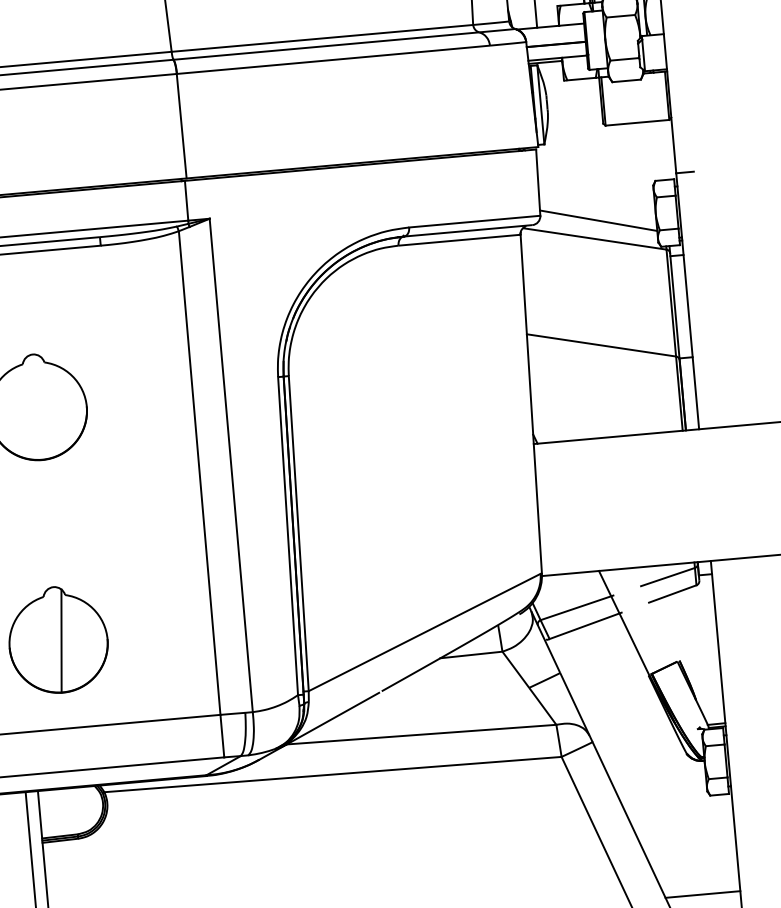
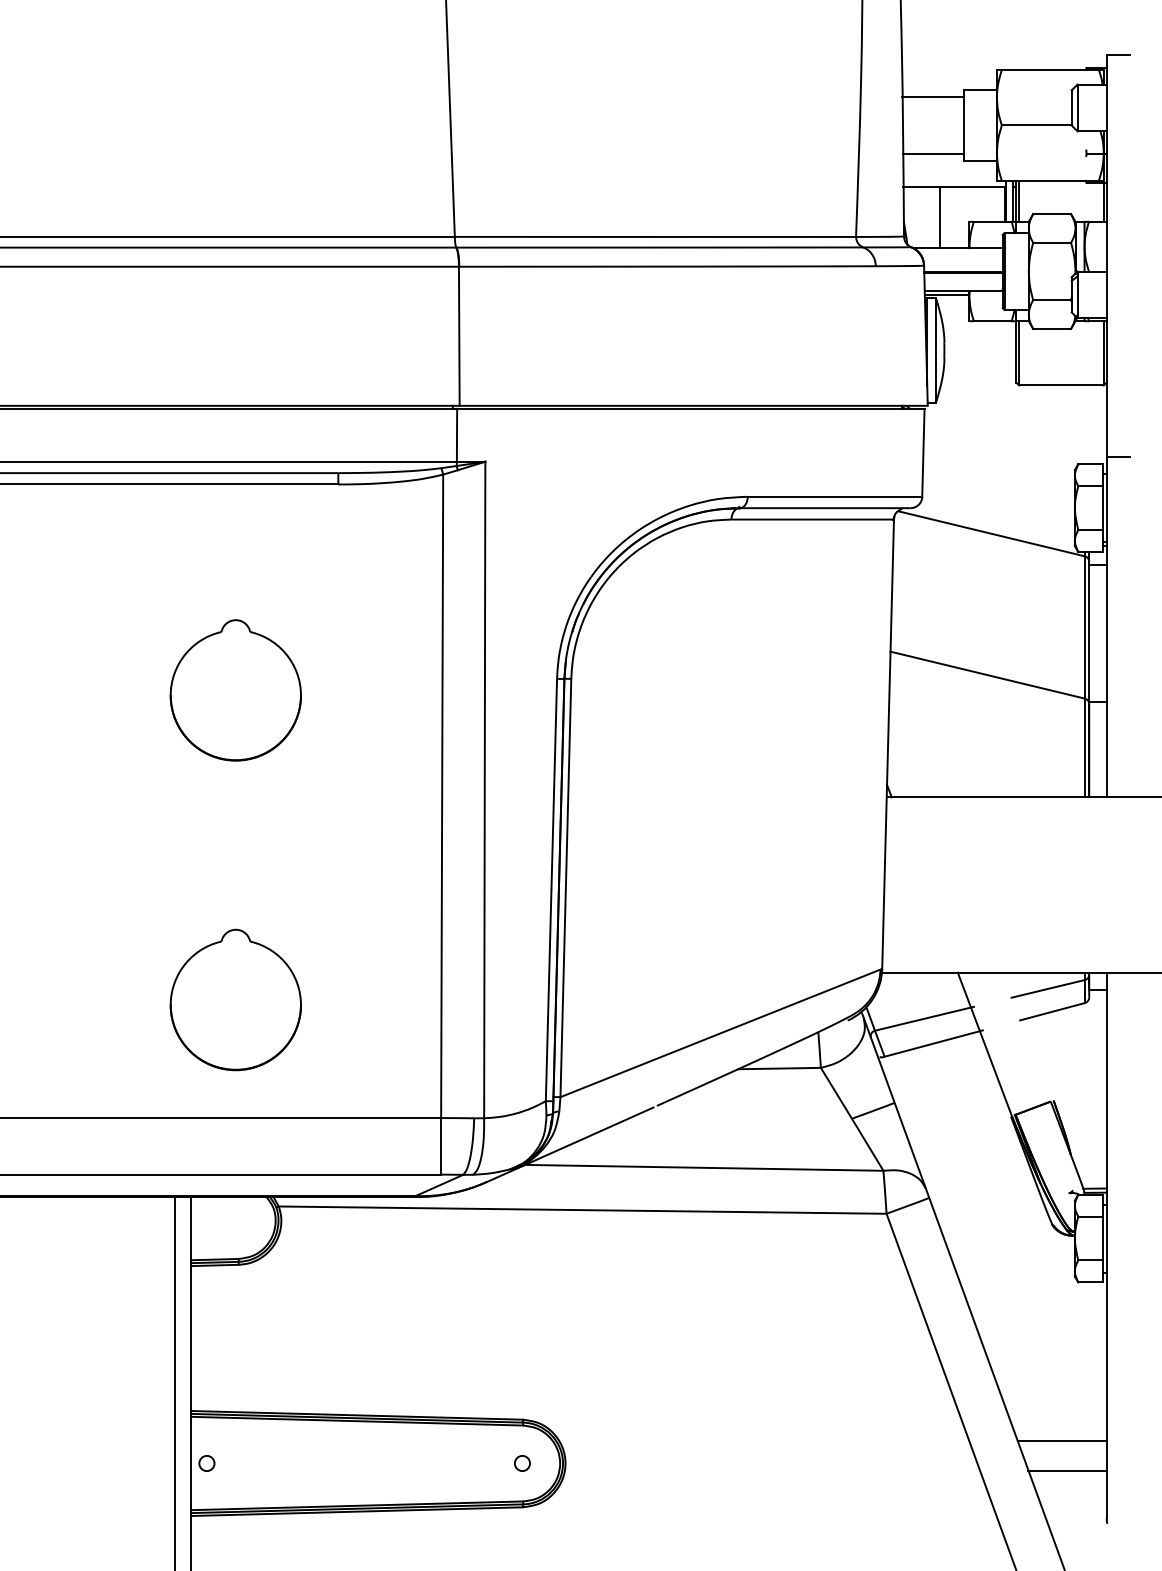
line: (598, 220) -> (998, 509), removed
line: (61, 640) -> (239, 1001), removed
line: (702, 894) -> (1056, 1412), removed

